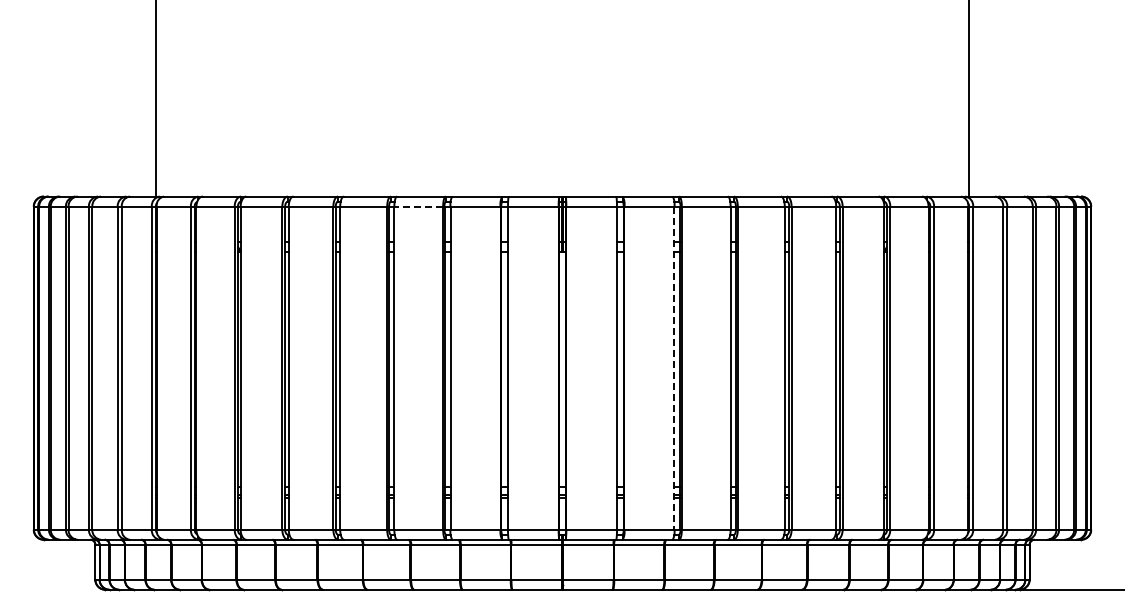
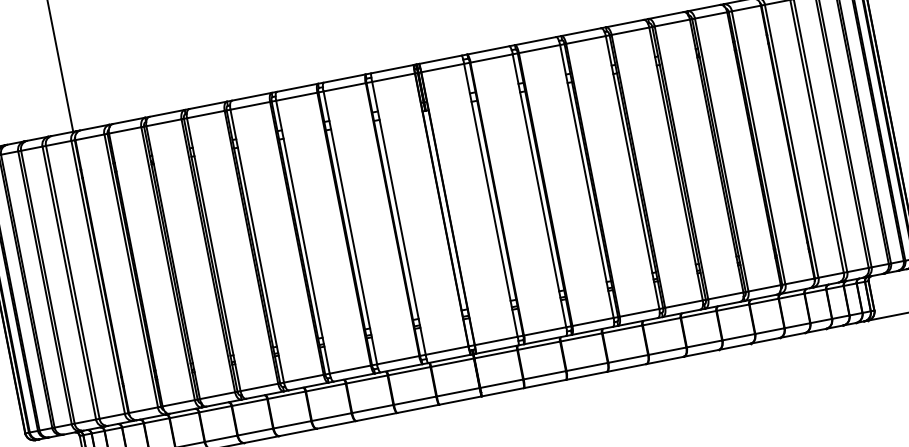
line: (418, 206) -> (296, 96), dashed -> solid
line: (674, 368) -> (539, 191), dashed -> solid

